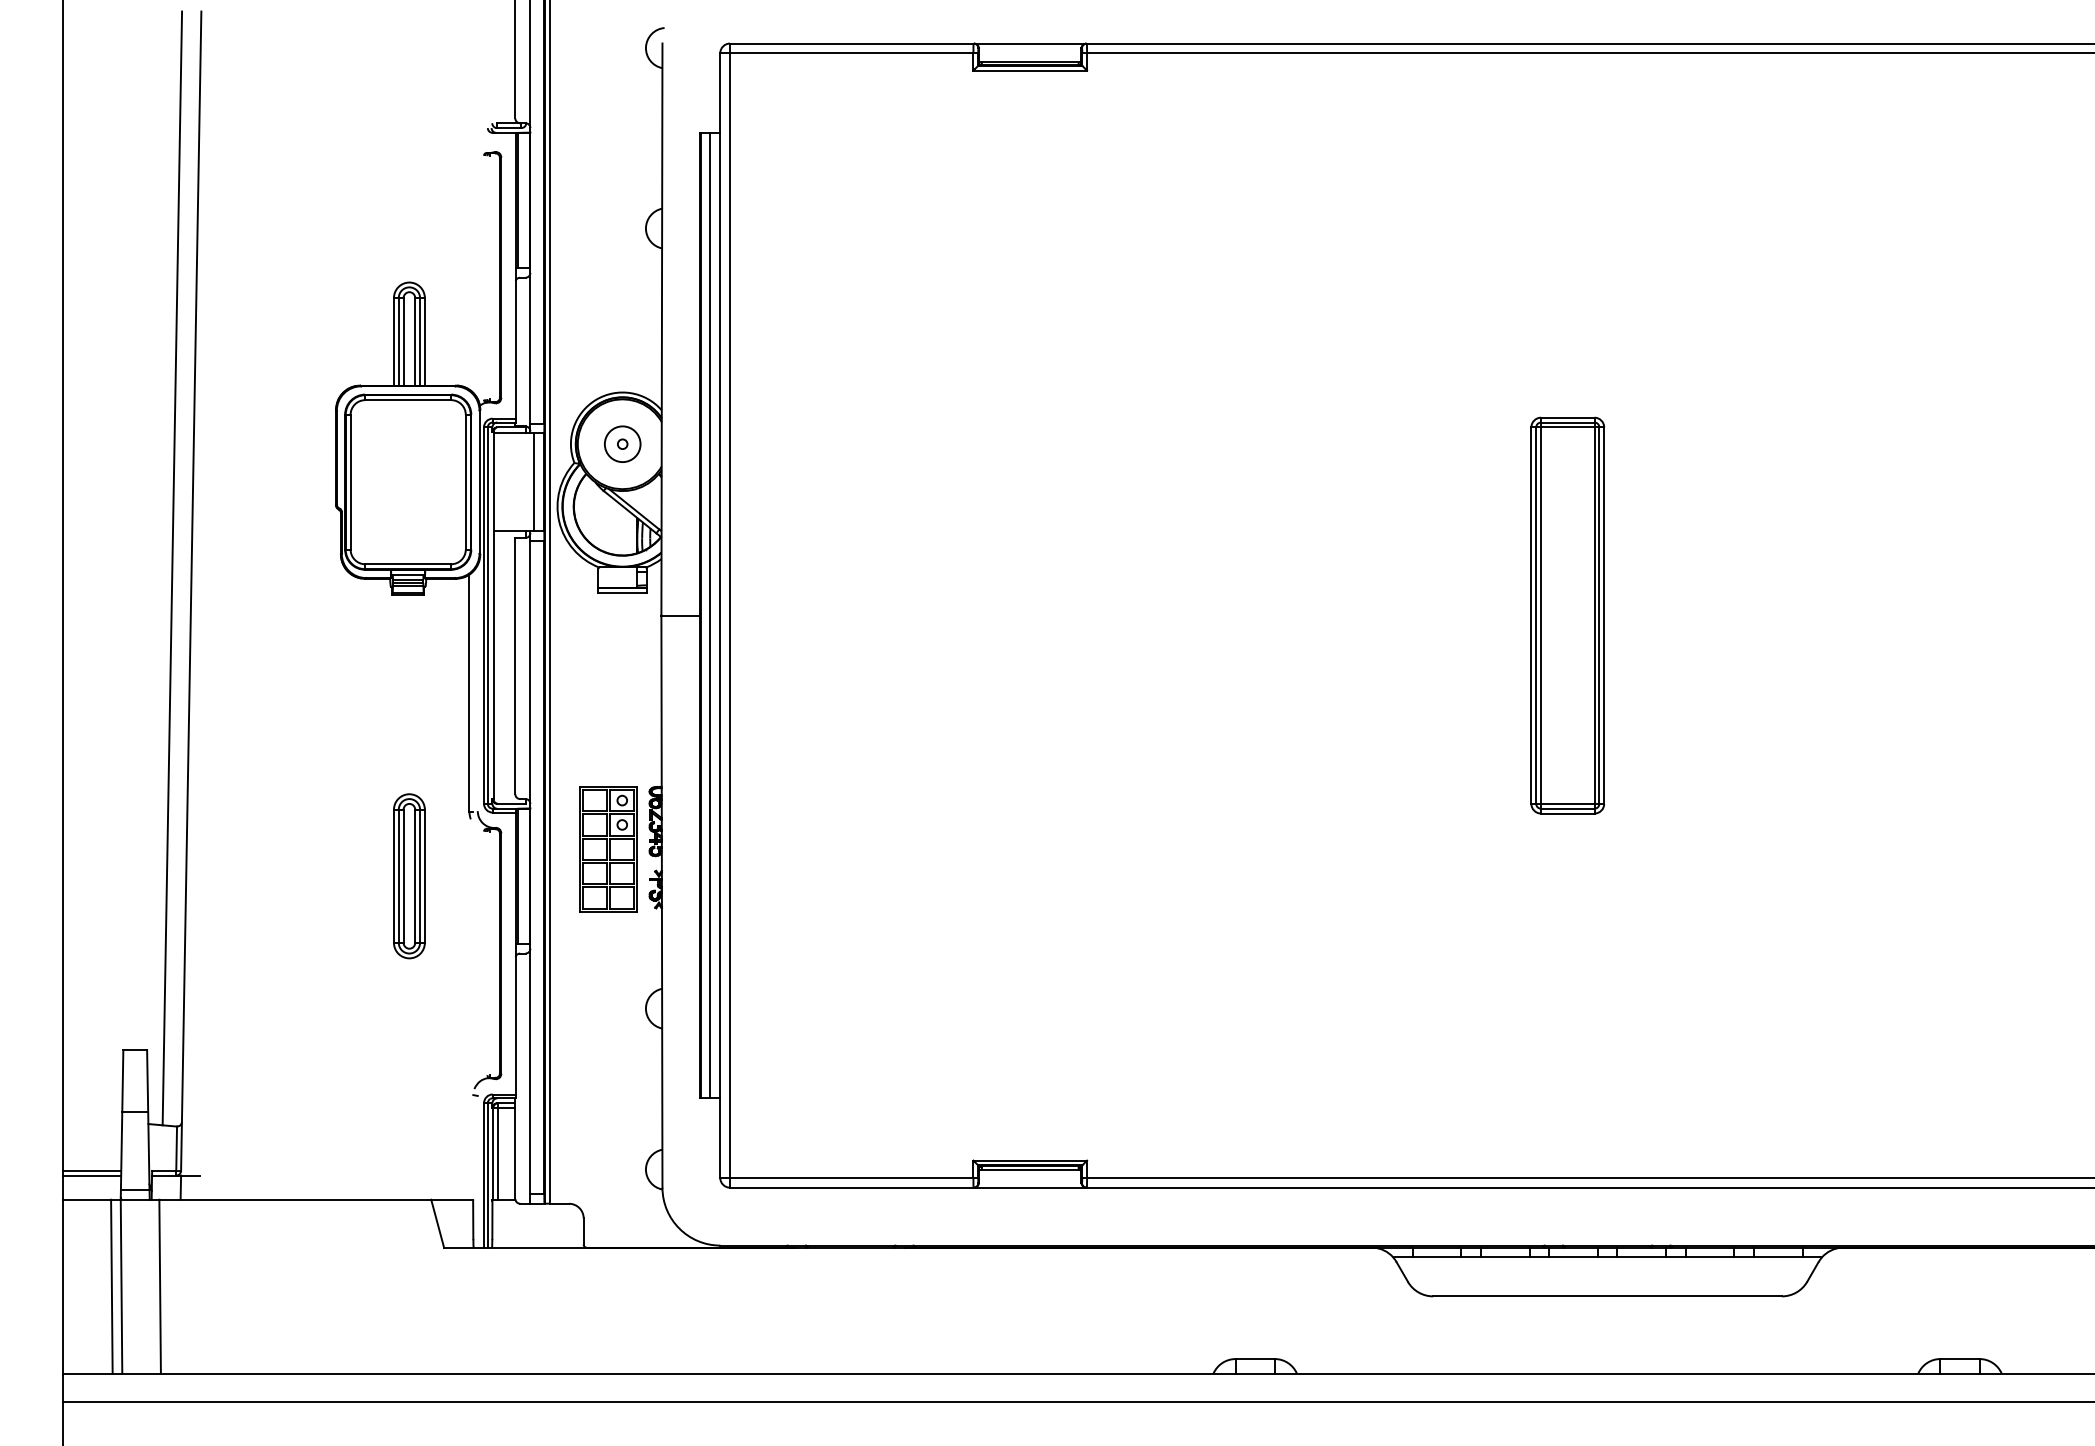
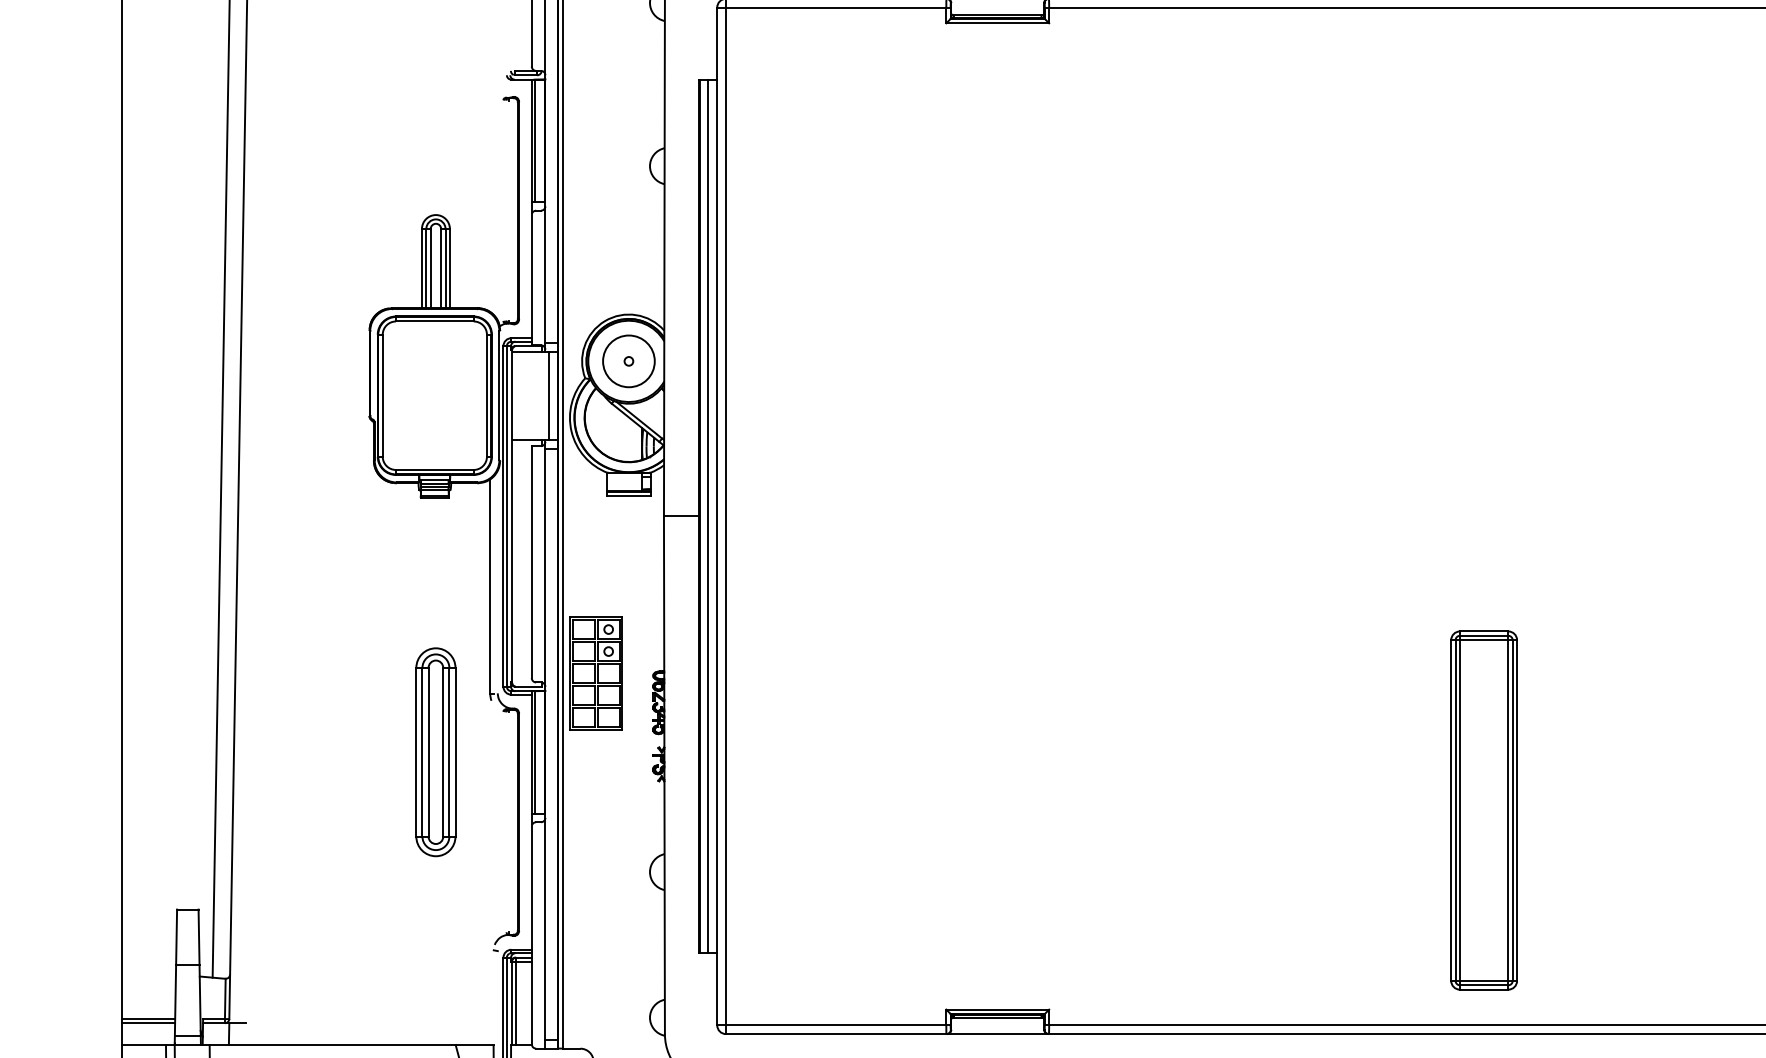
circle: (622, 444) -> (628, 361), size x1.6
part: (1567, 615) -> (1483, 810), moved
part: (608, 849) -> (596, 673), moved
part: (409, 876) -> (436, 752), size x1.4

